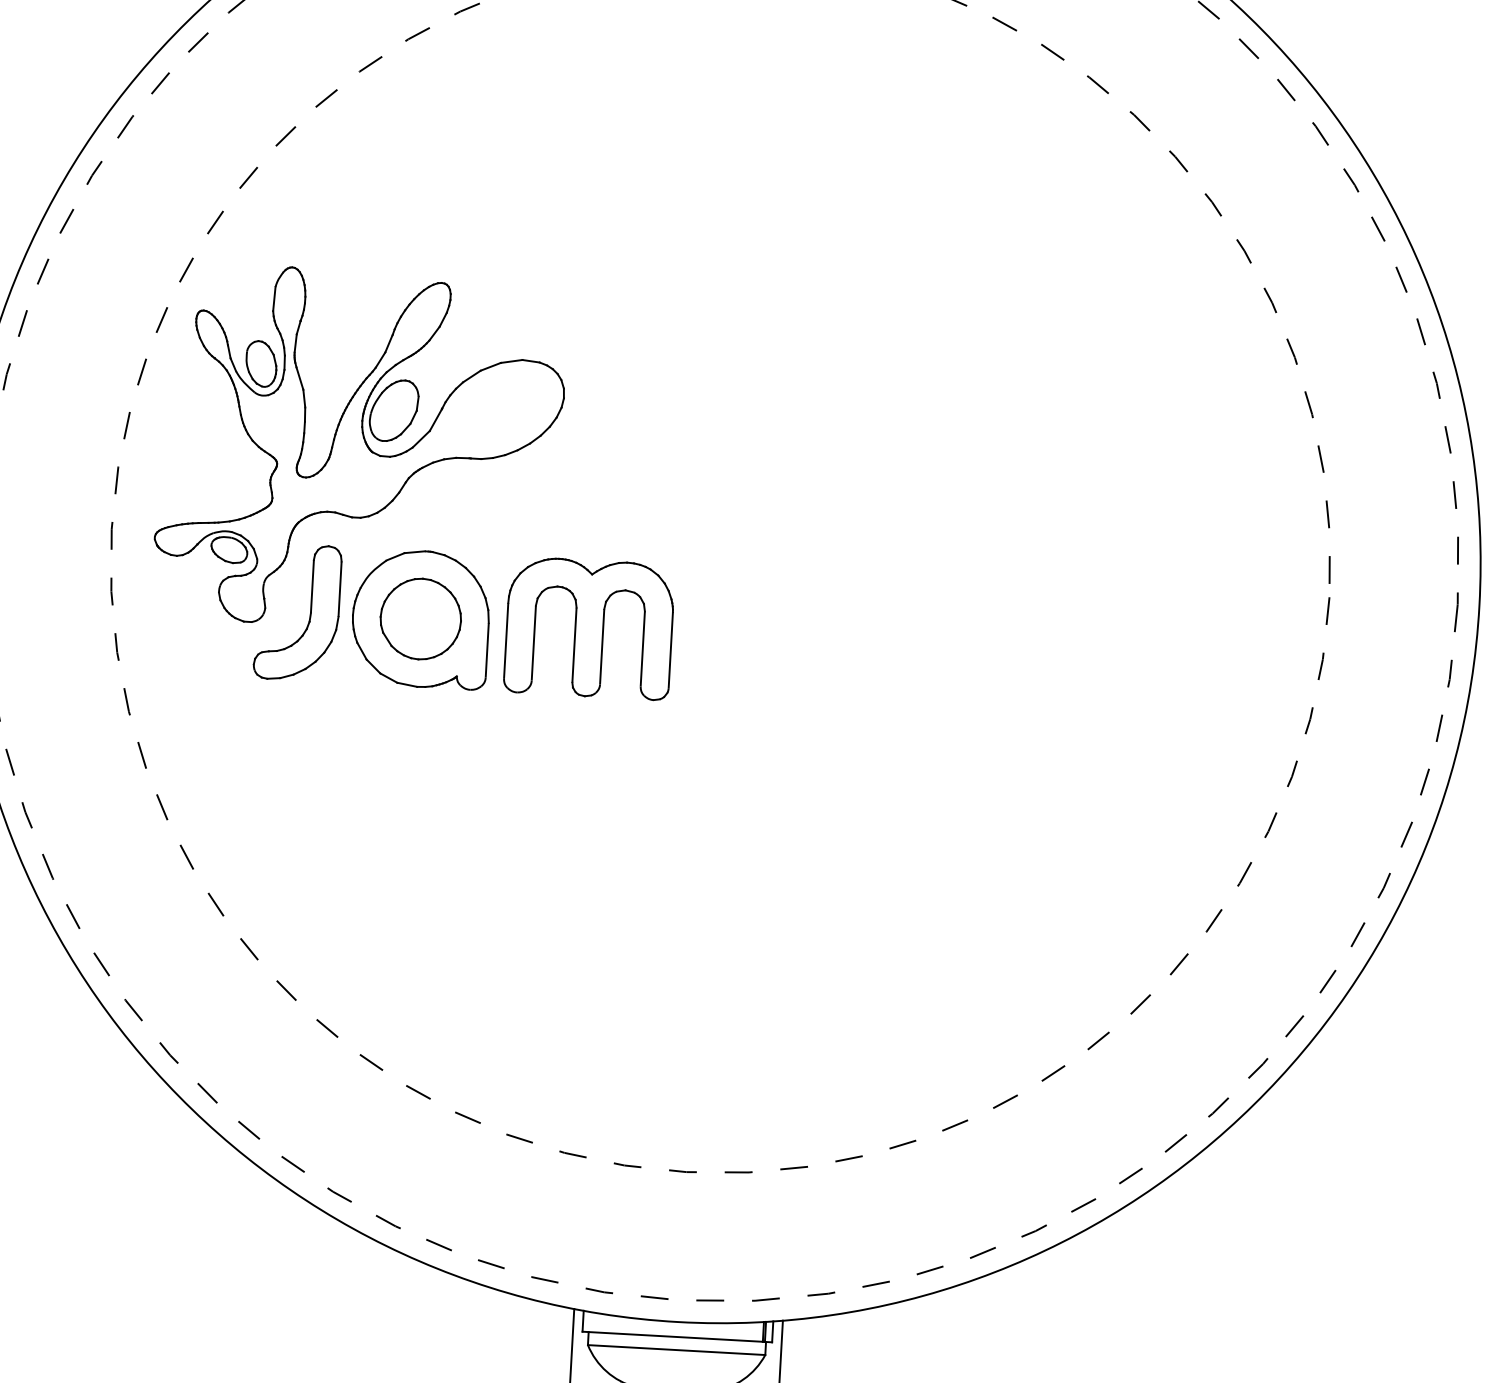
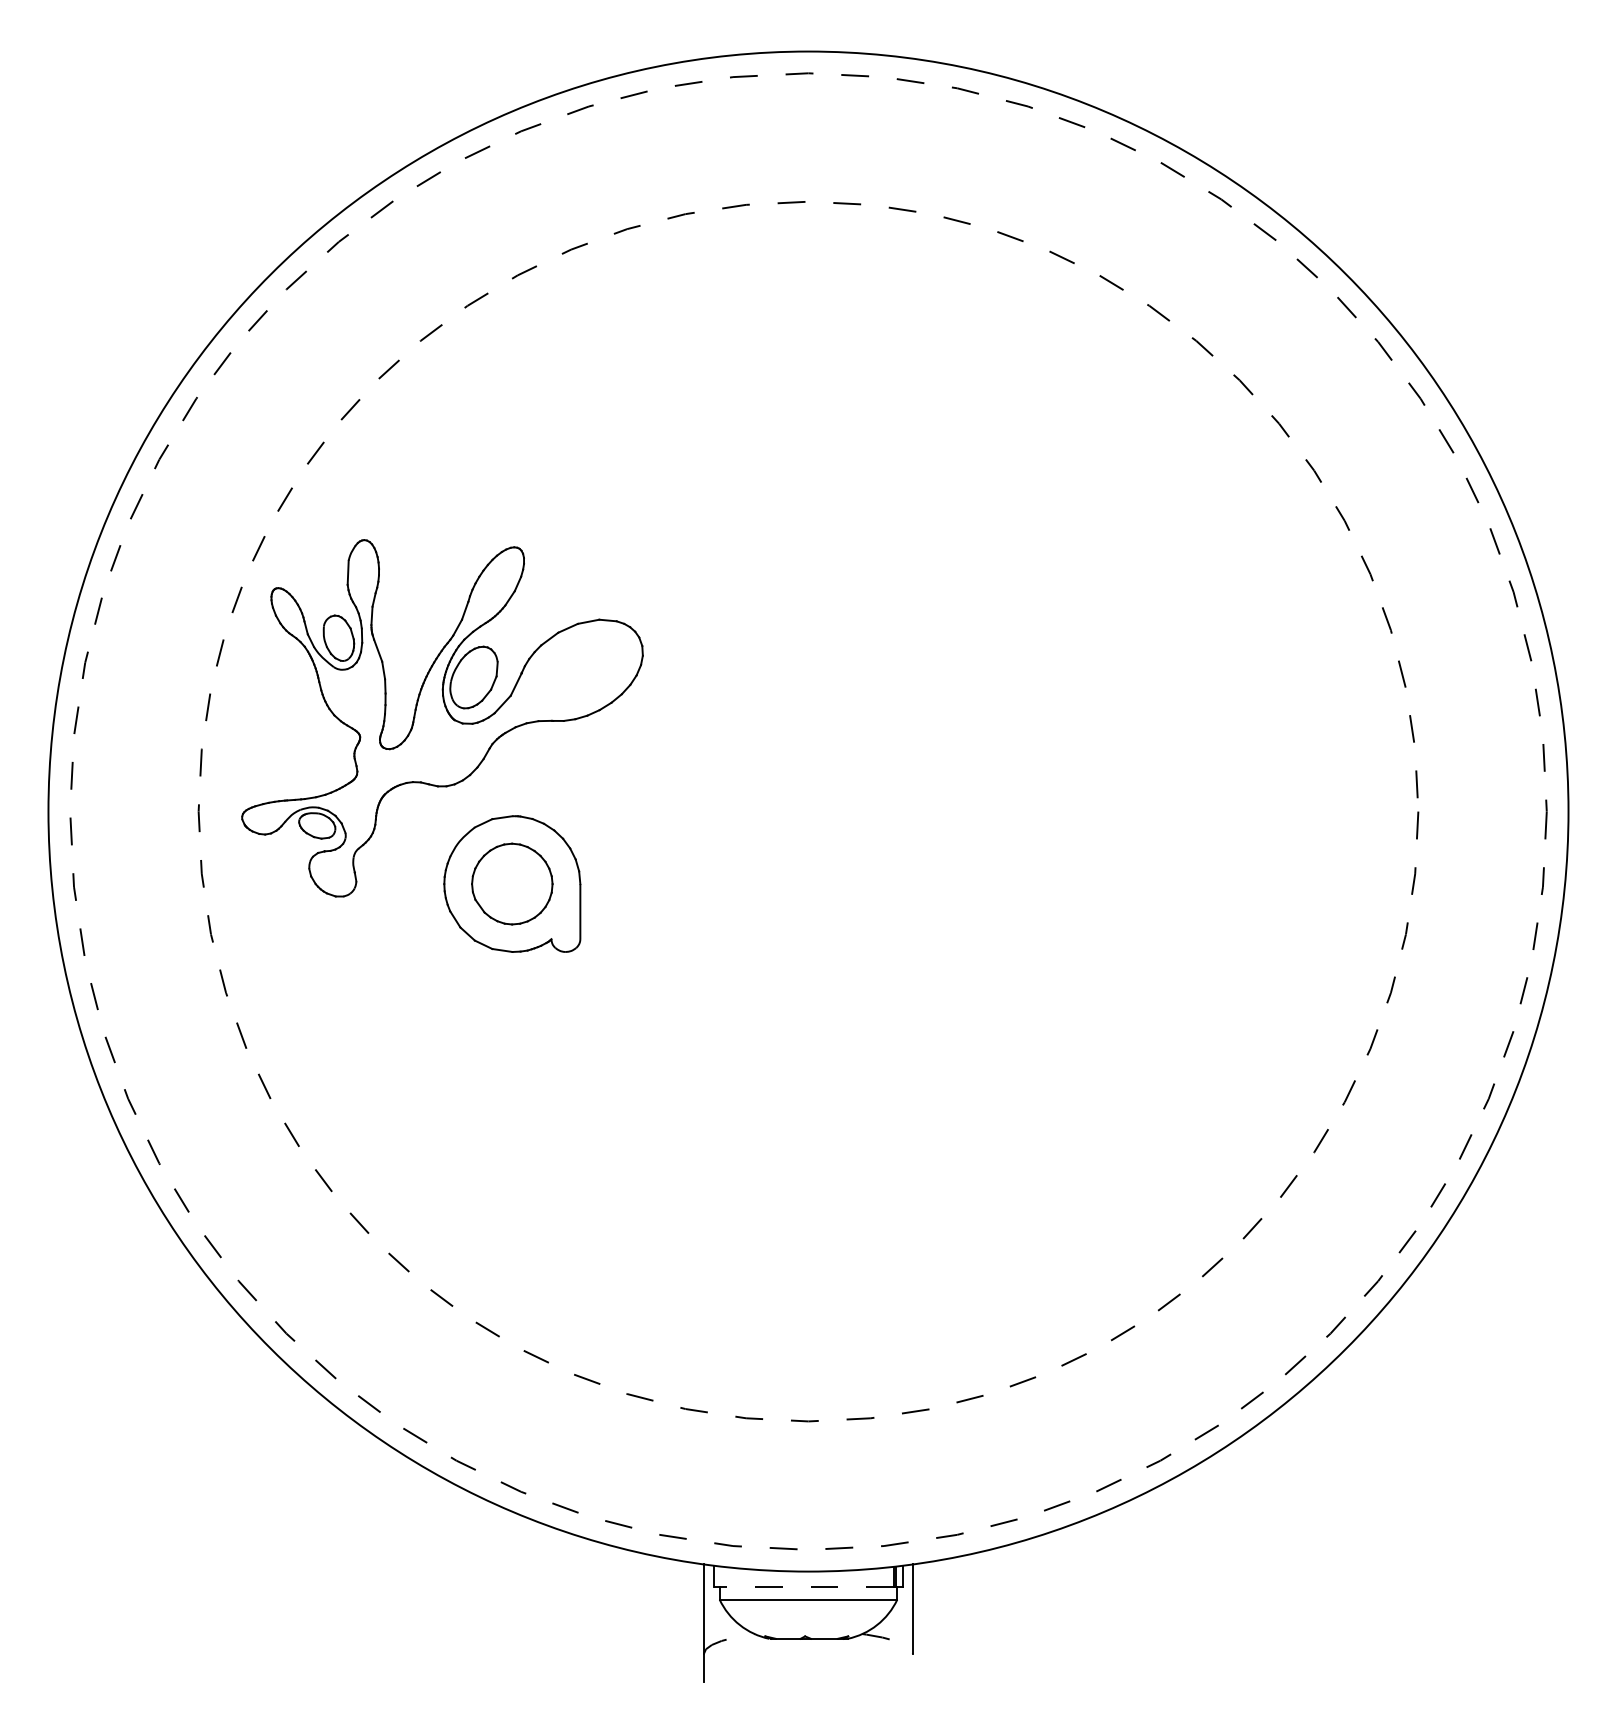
part: (308, 617) -> (400, 888), removed
part: (588, 627) -> (680, 883), removed
line: (672, 1336) -> (803, 1586), solid -> dashed

